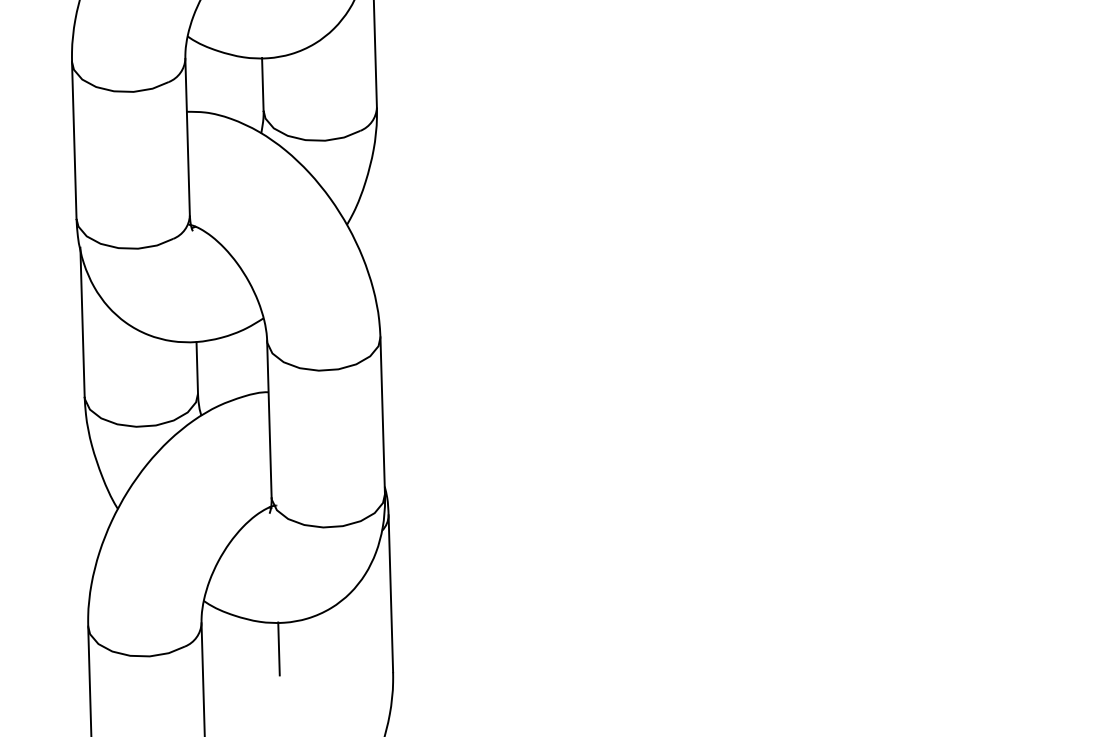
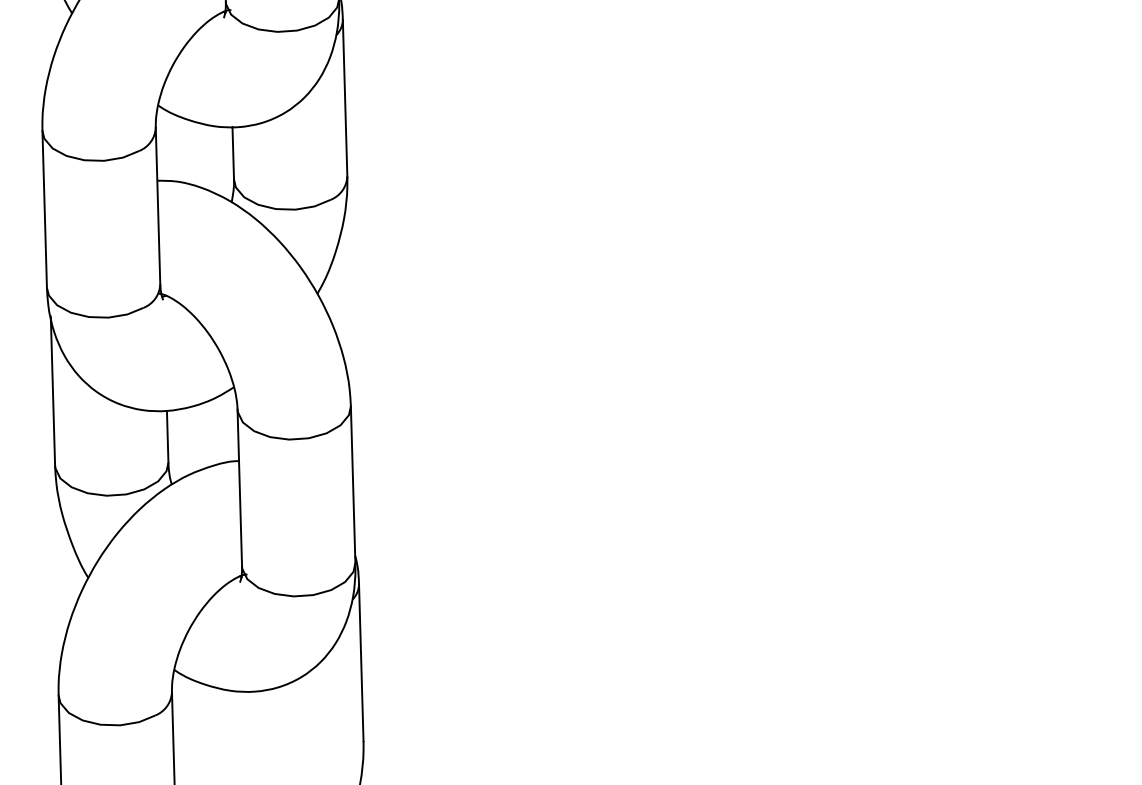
line: (279, 648) -> (249, 717), removed

